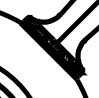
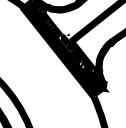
fill: (47, 33) -> (59, 26), removed

